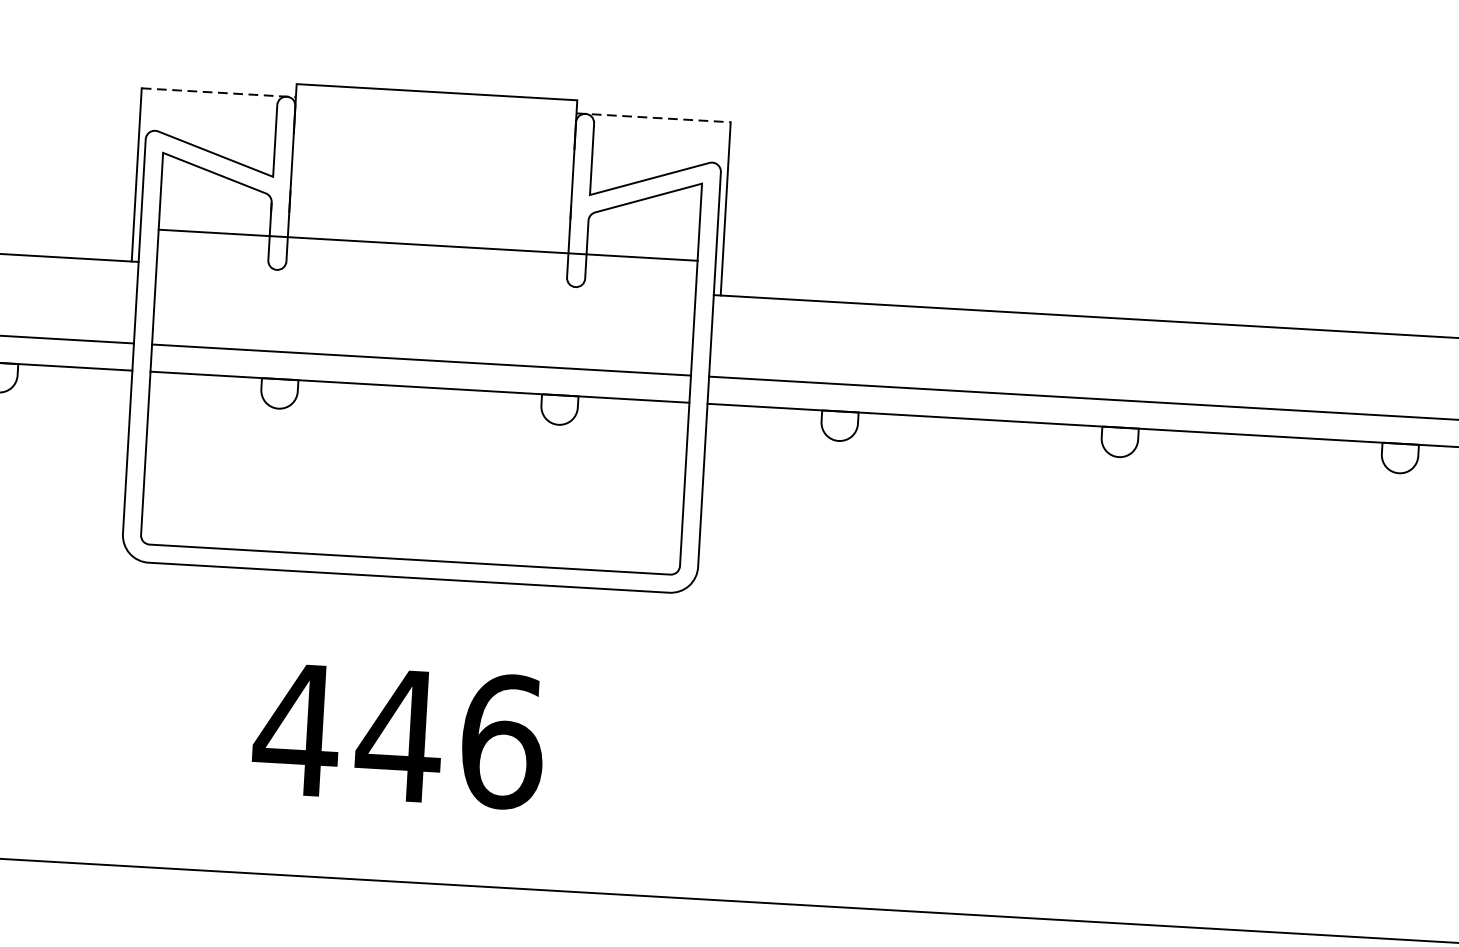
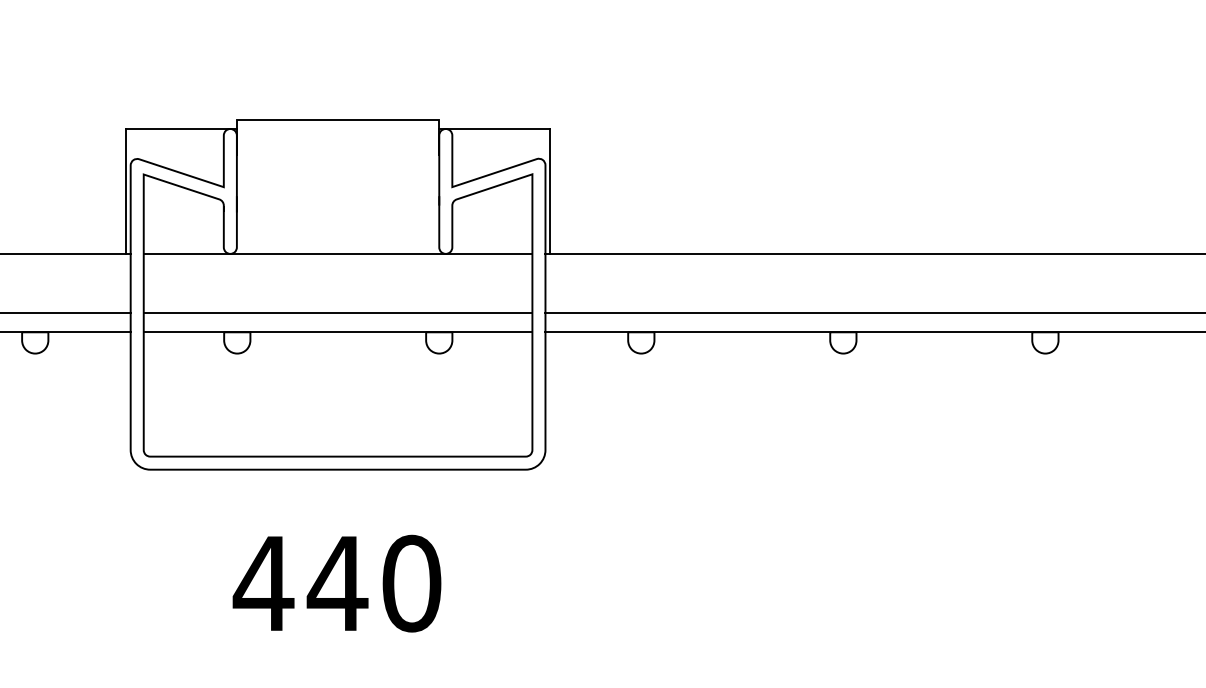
line: (219, 92) -> (181, 128), dashed -> solid
line: (653, 117) -> (494, 128), dashed -> solid
line: (427, 244) -> (337, 253), moved
text: (501, 741) -> (411, 583), 446 -> 440

